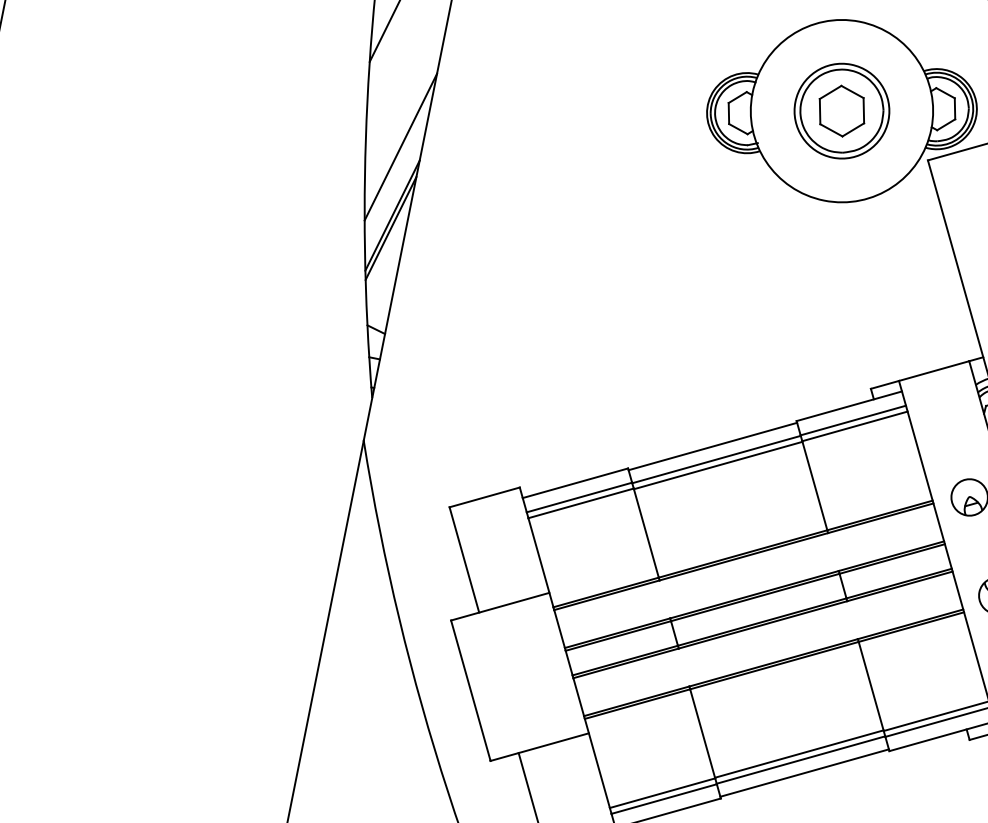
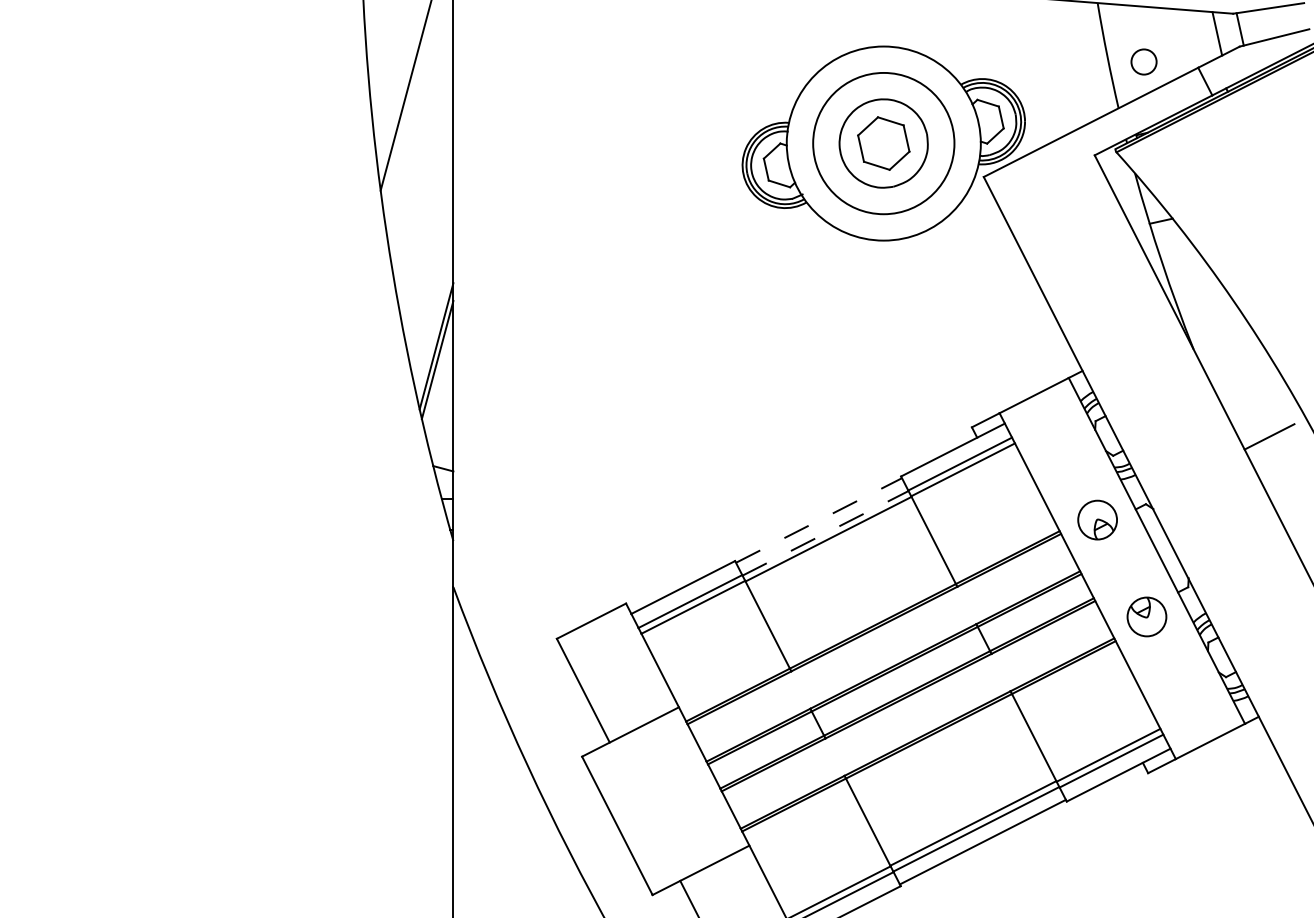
circle: (841, 111) -> (883, 143), size x1.4
line: (400, 147) -> (430, 273), removed
line: (713, 446) -> (819, 520), solid -> dashed
line: (717, 459) -> (826, 533), solid -> dashed

